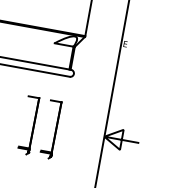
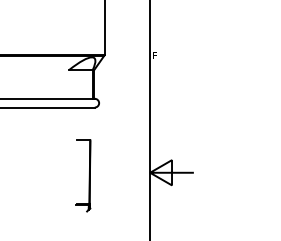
part: (28, 125) -> (55, 175), removed

